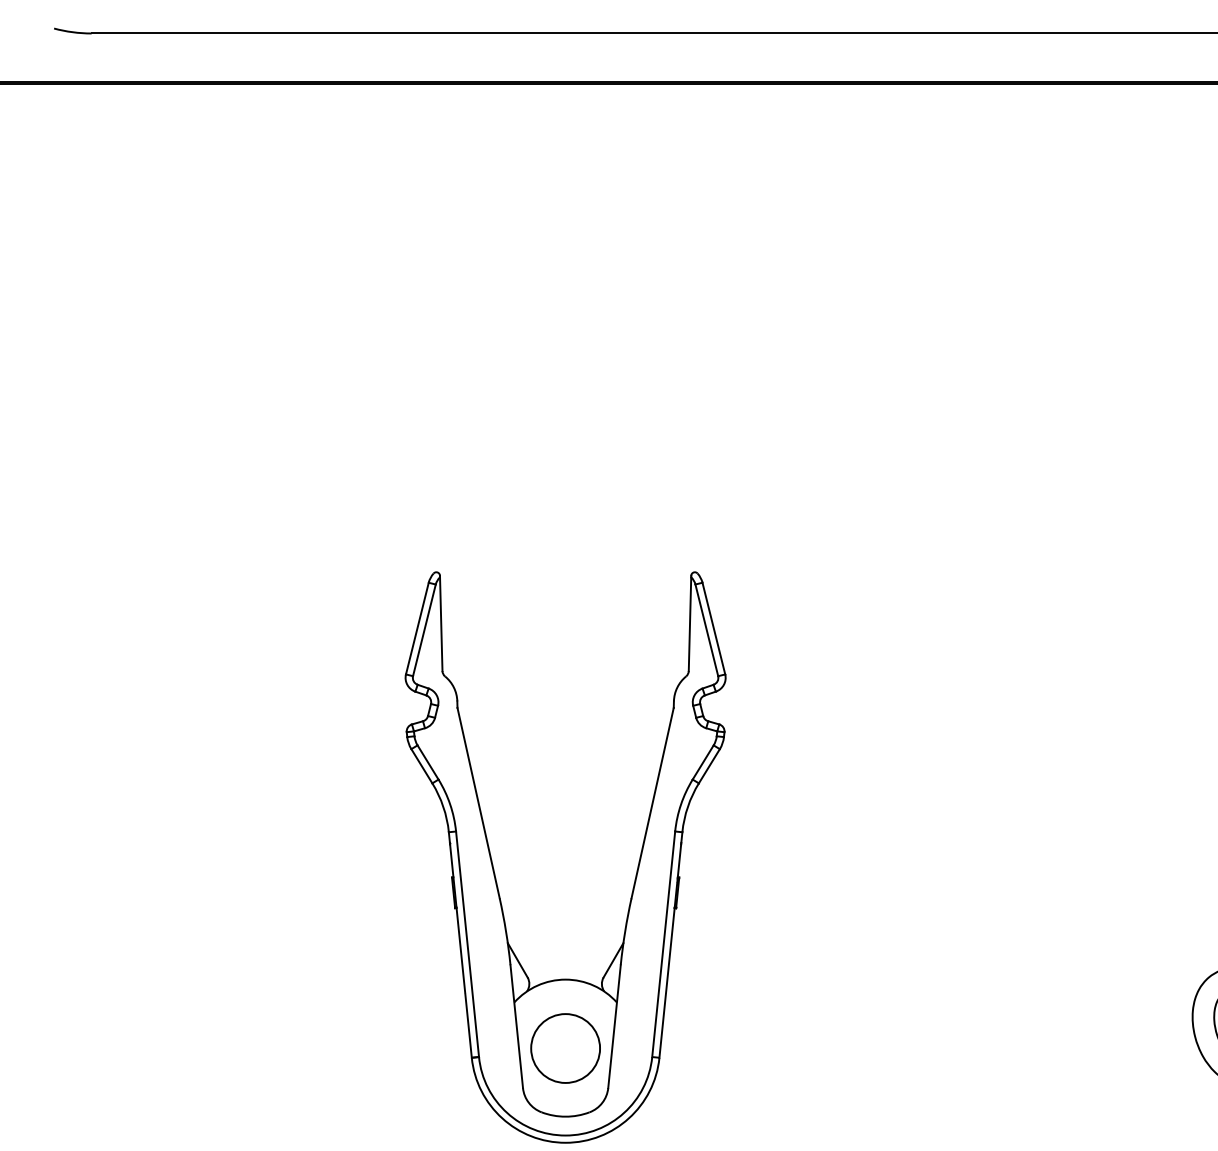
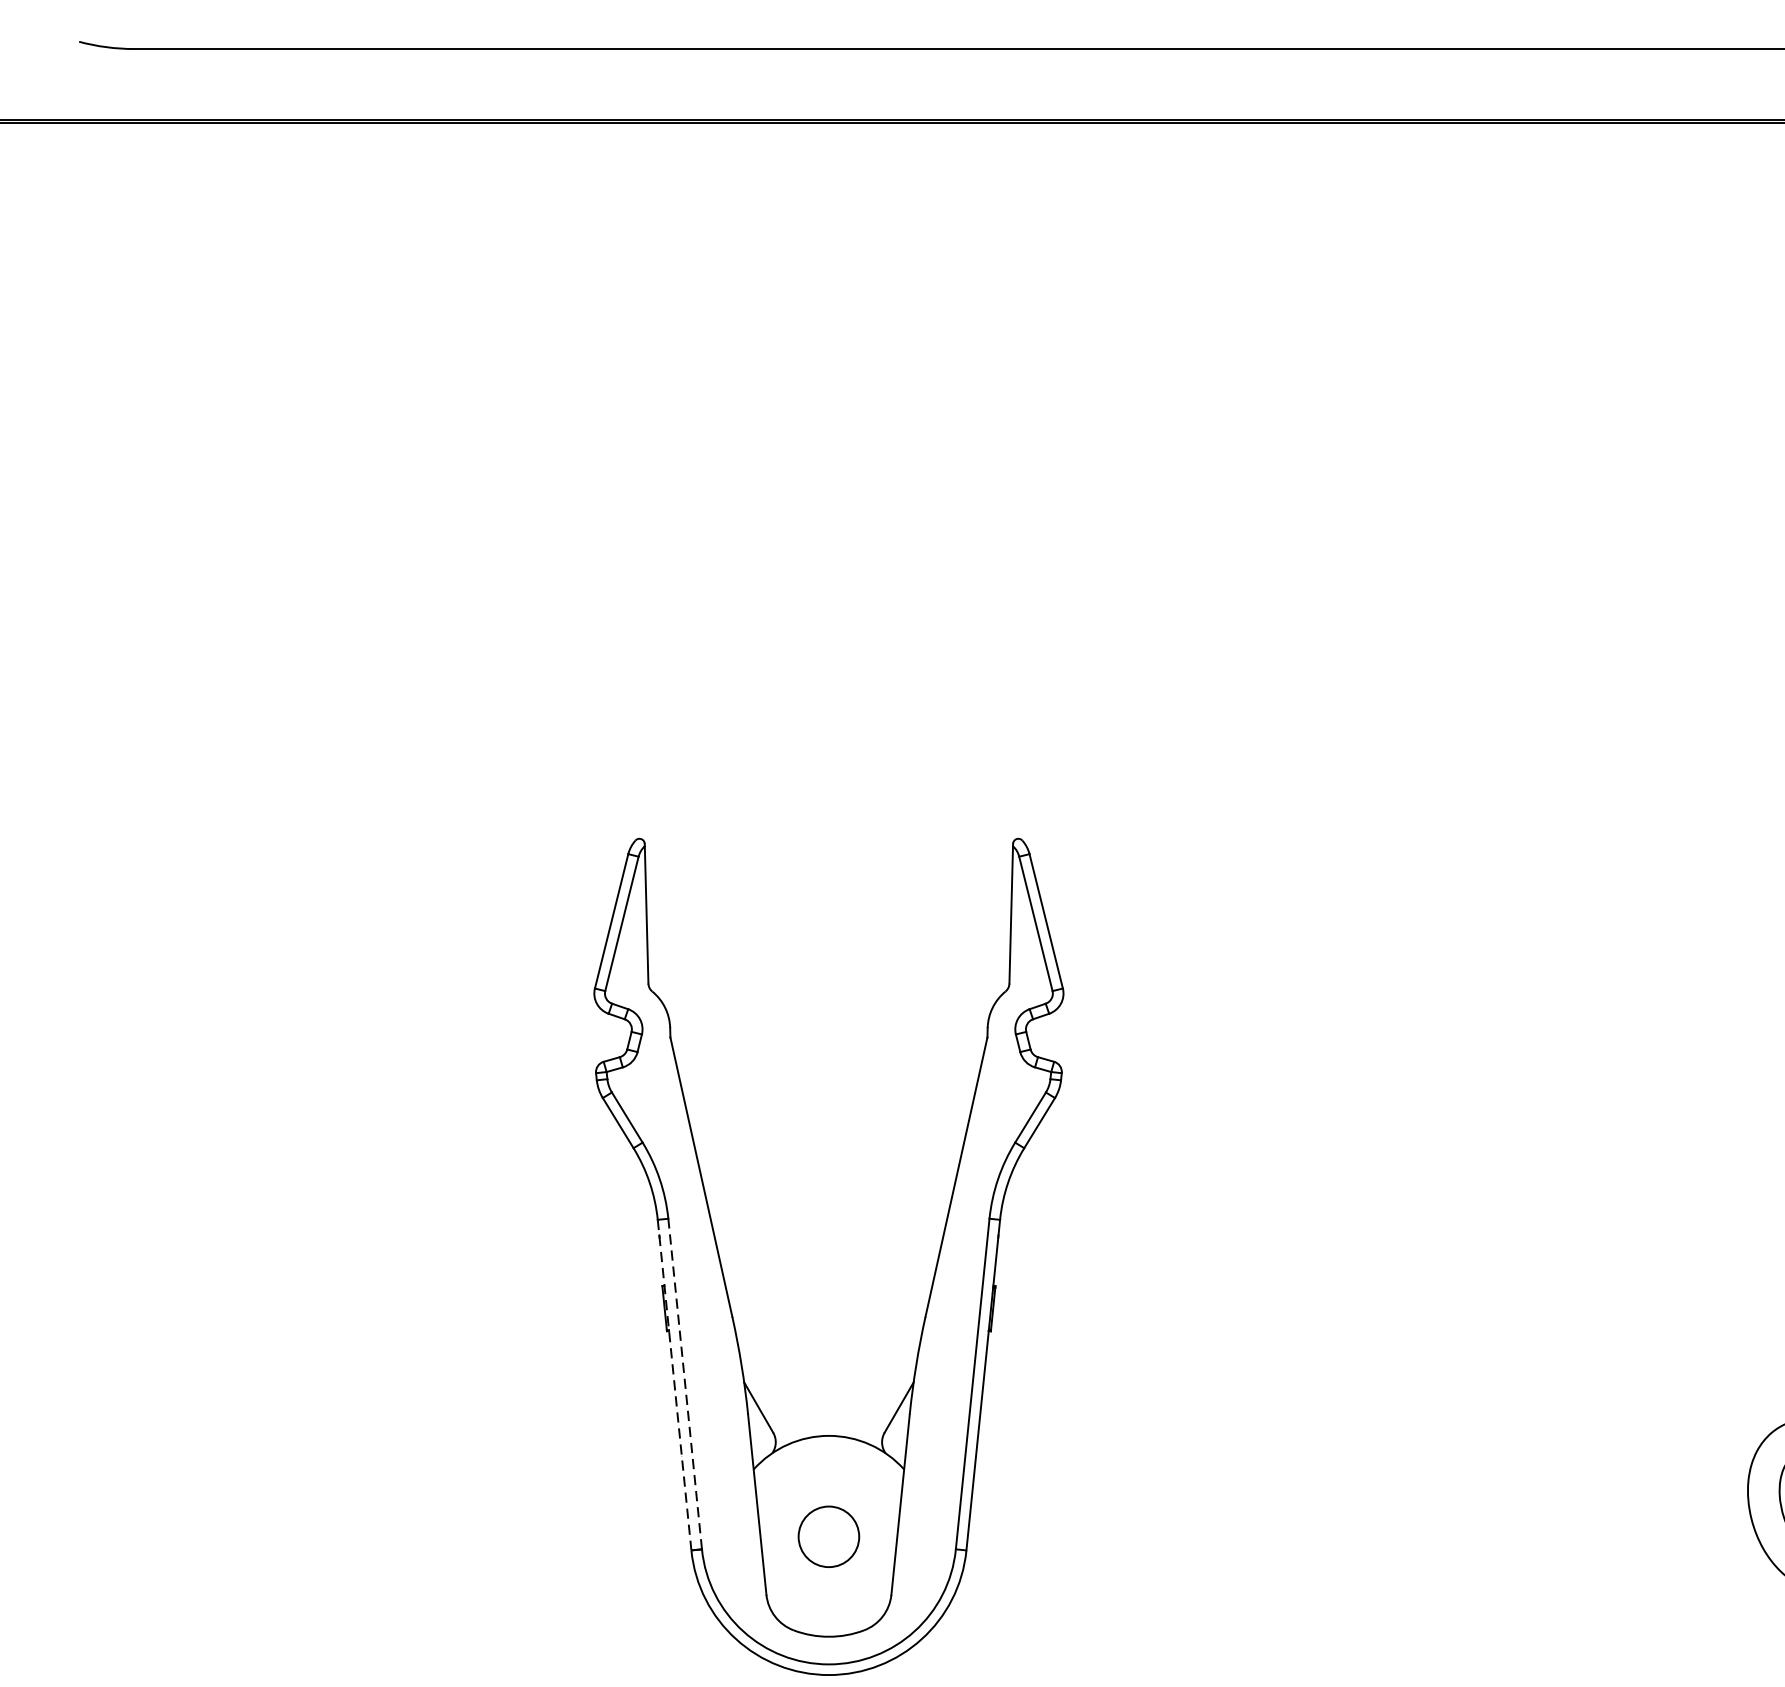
line: (467, 943) -> (685, 1382), solid -> dashed
line: (460, 945) -> (674, 1385), solid -> dashed
circle: (565, 1048) -> (828, 1536), size x0.6

